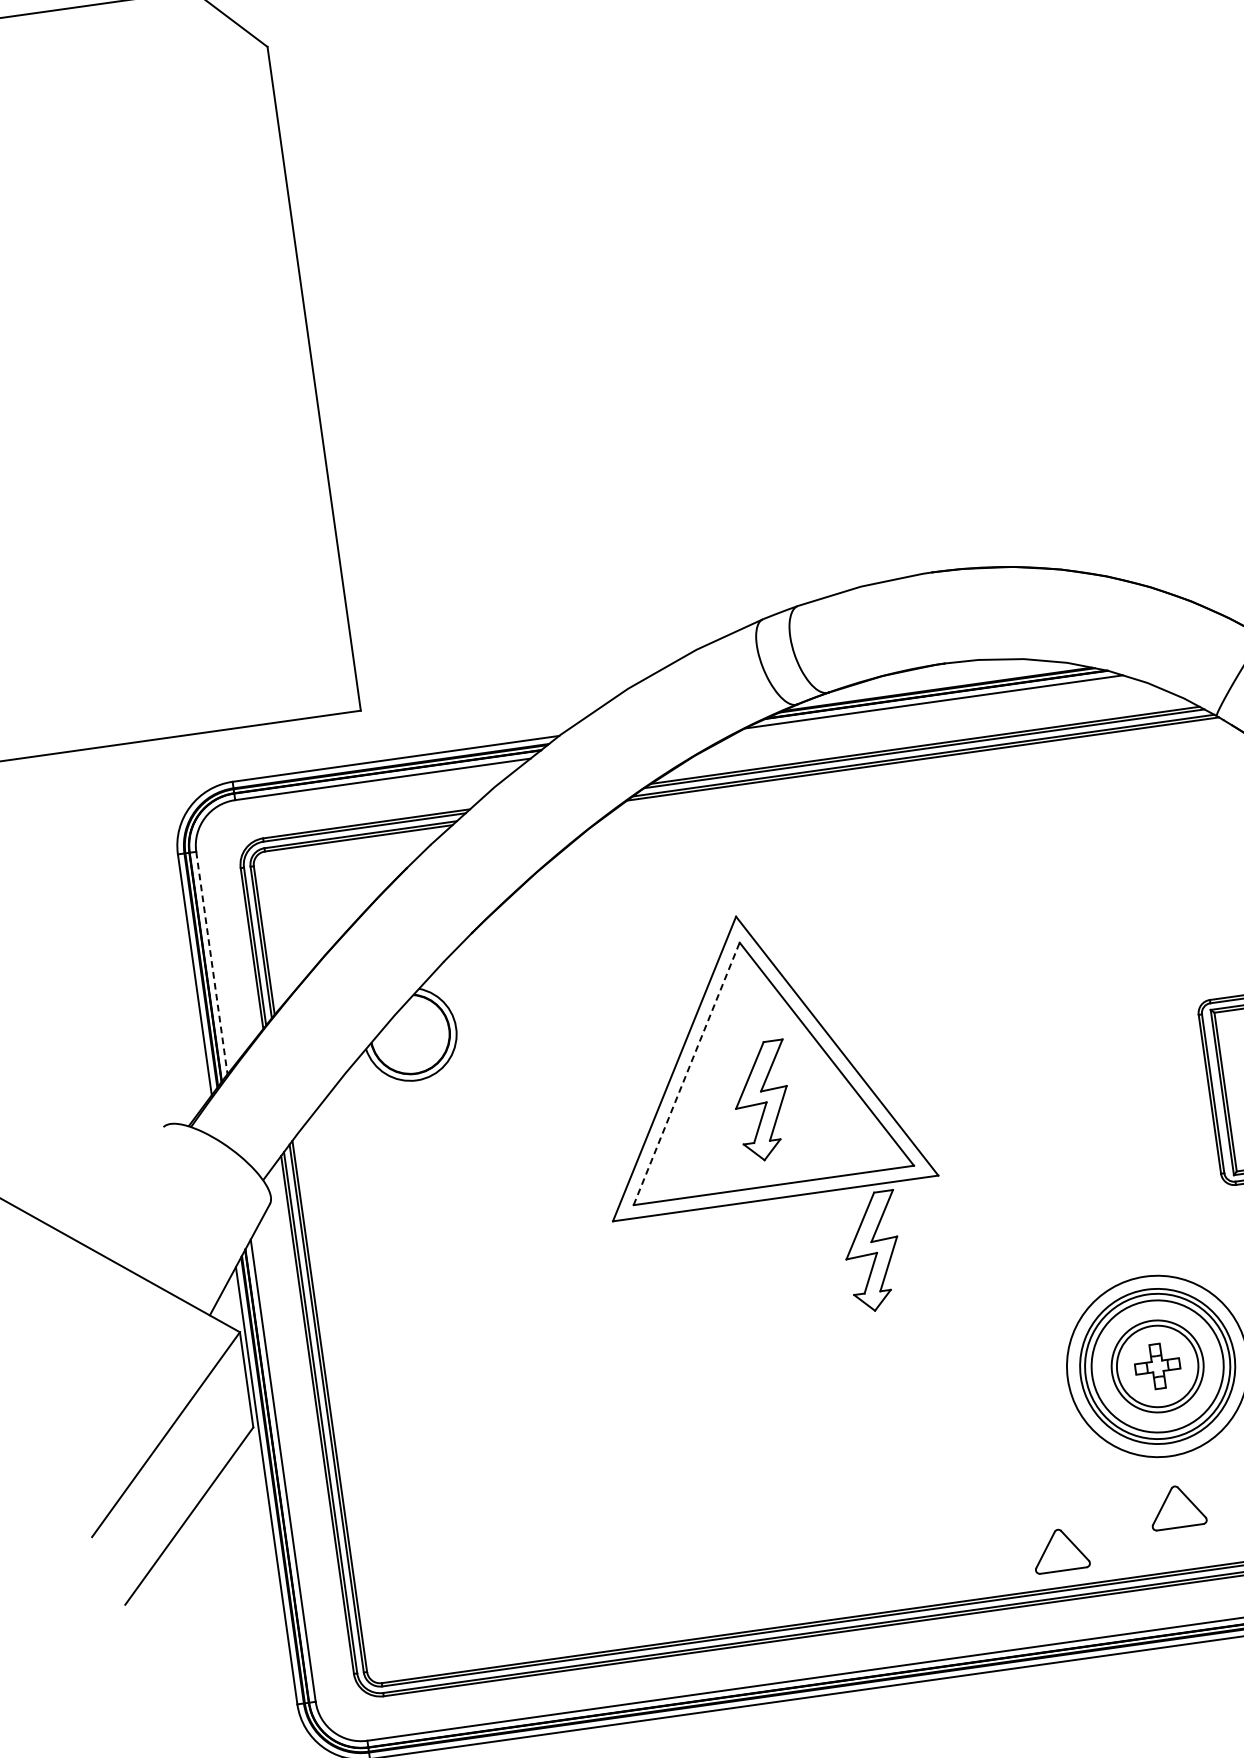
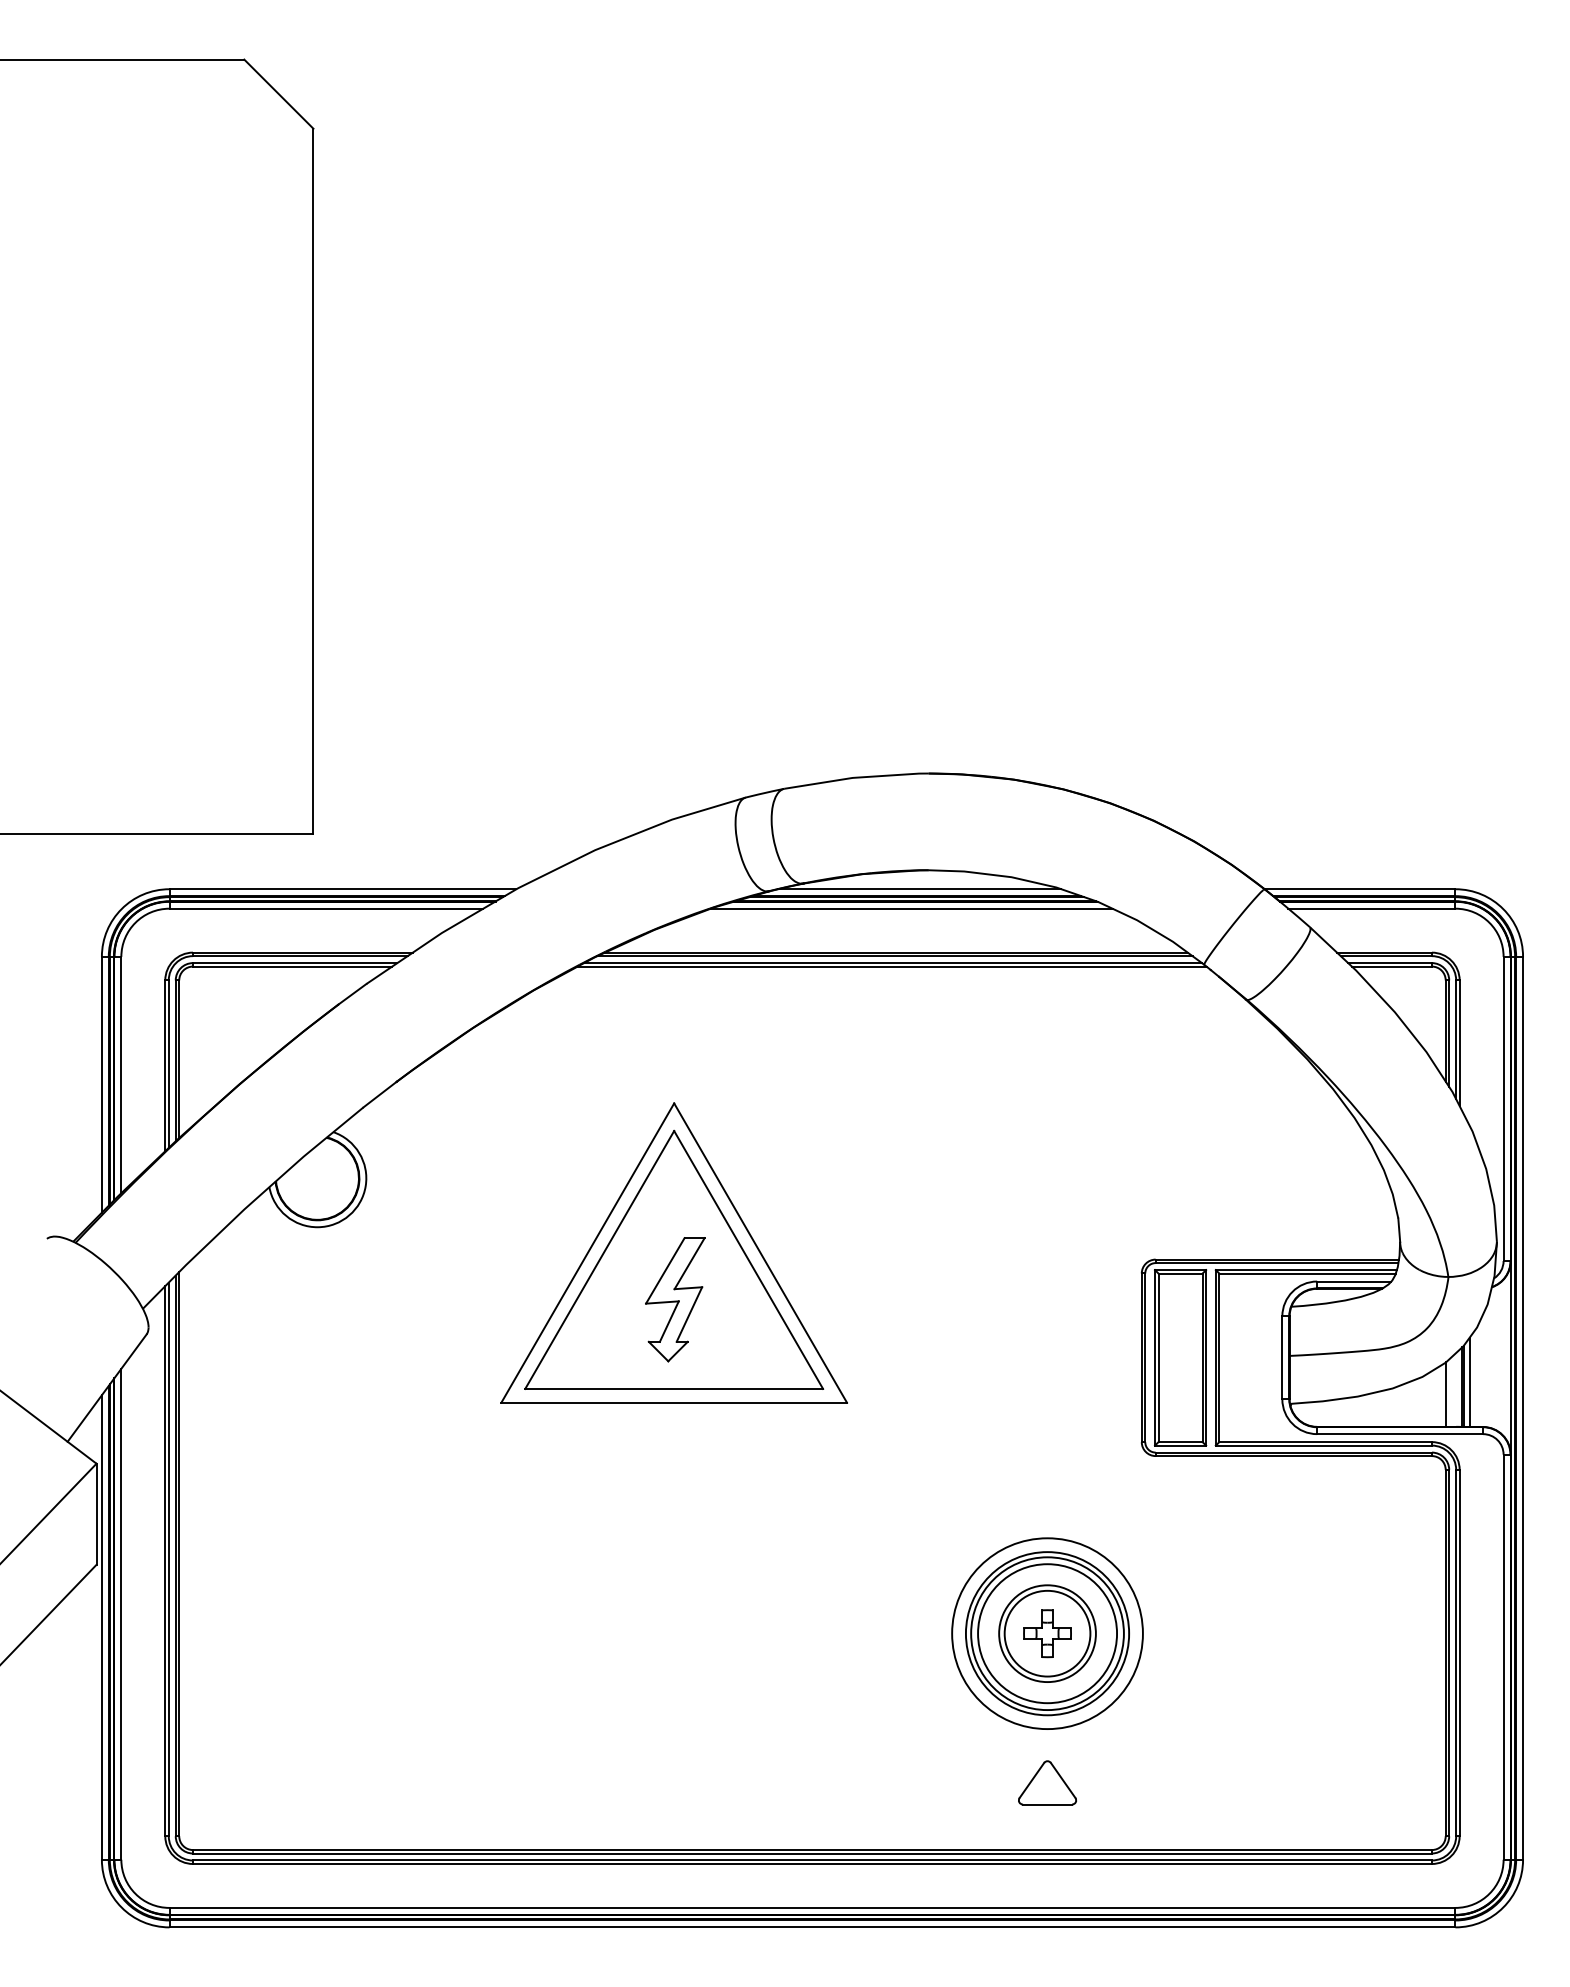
line: (938, 682) -> (919, 889), added
line: (212, 963) -> (121, 1075), dashed -> solid
line: (686, 1073) -> (599, 1259), dashed -> solid
part: (873, 1251) -> (768, 1472), removed
part: (1060, 1549) -> (919, 1810), removed

